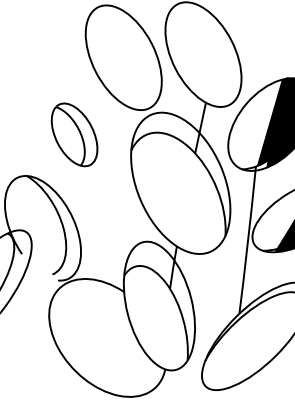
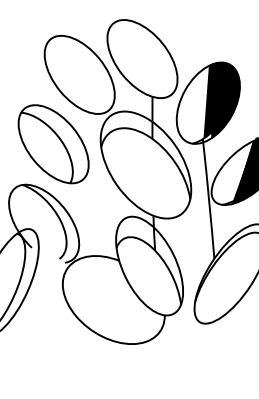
part: (74, 135) -> (53, 144), size x1.67

